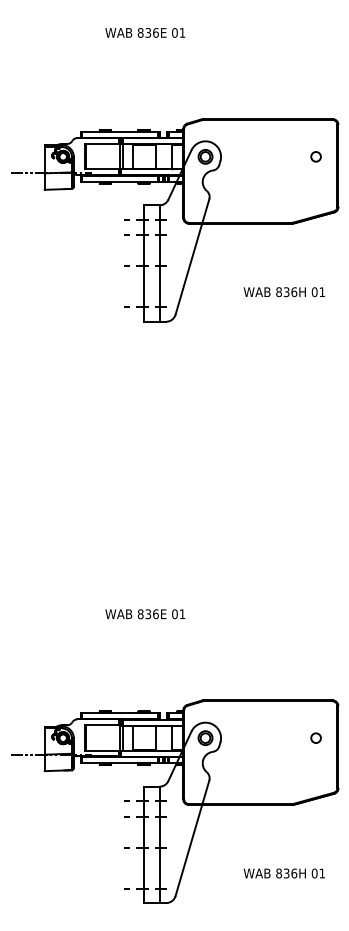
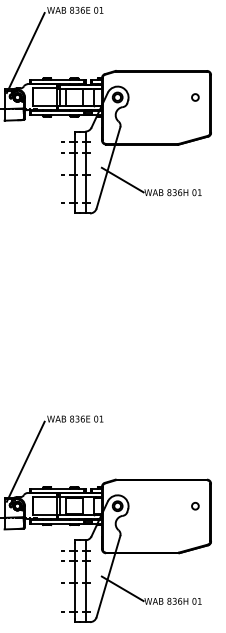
line: (74, 93) -> (25, 52), added
line: (212, 273) -> (122, 179), added
line: (74, 674) -> (25, 461), added
line: (212, 855) -> (122, 588), added

